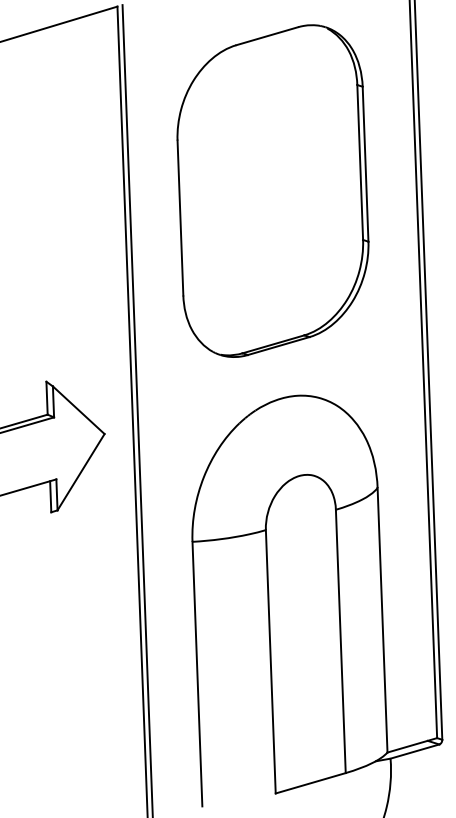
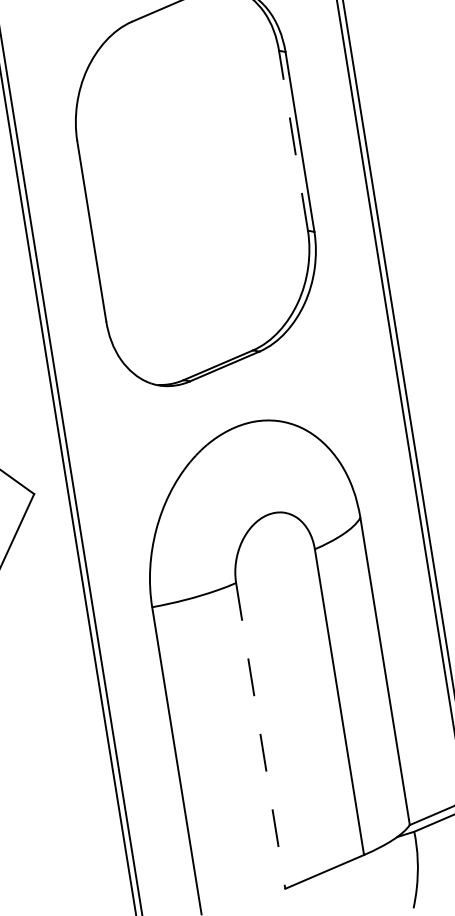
line: (360, 162) -> (293, 140), solid -> dashed
line: (270, 661) -> (260, 735), solid -> dashed

